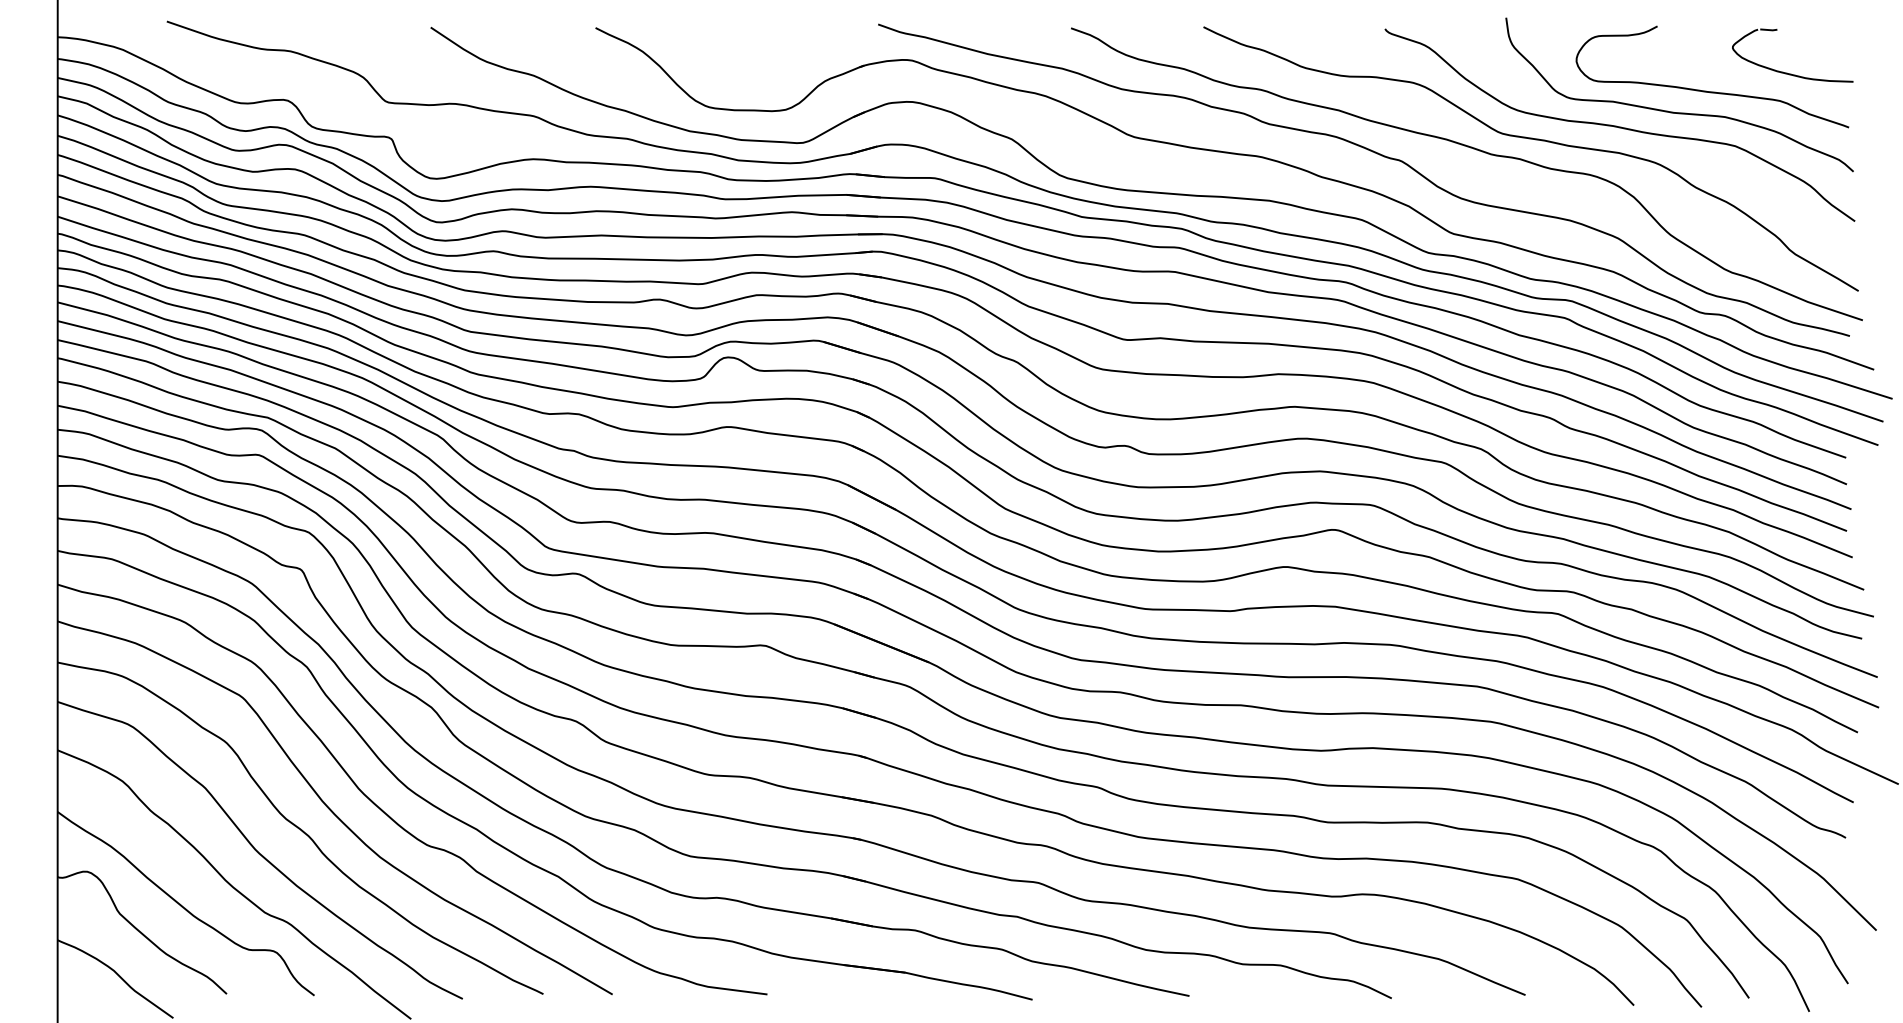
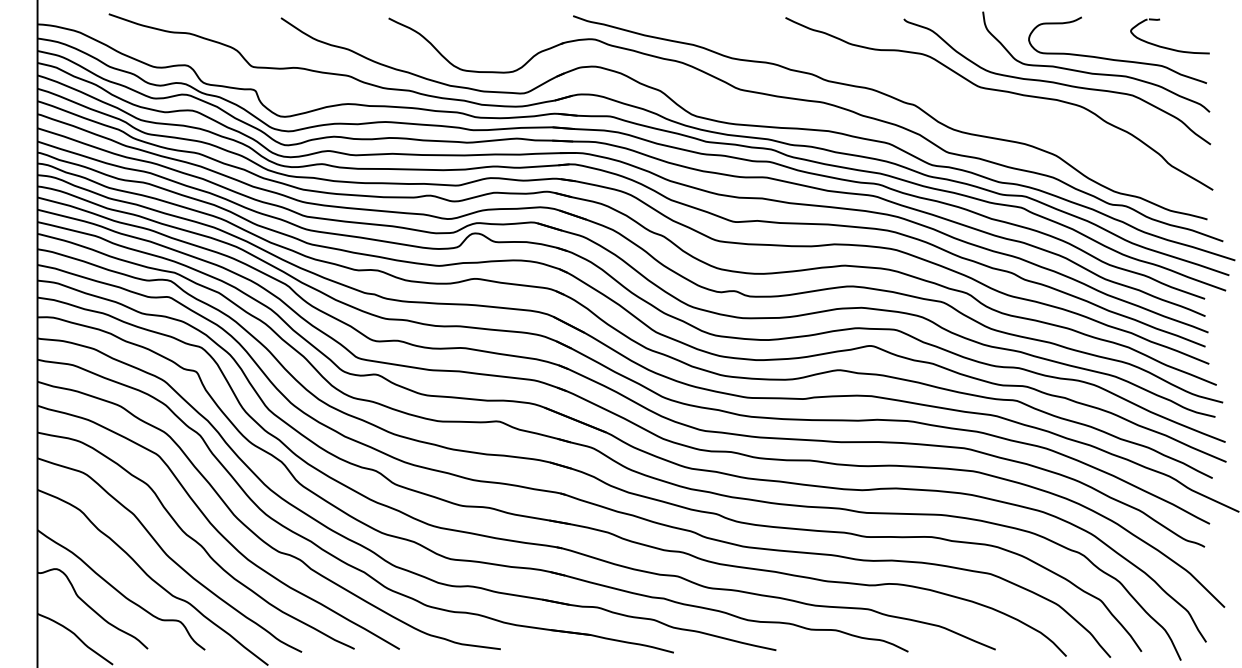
curve: (1474, 150) -> (962, 98), removed

